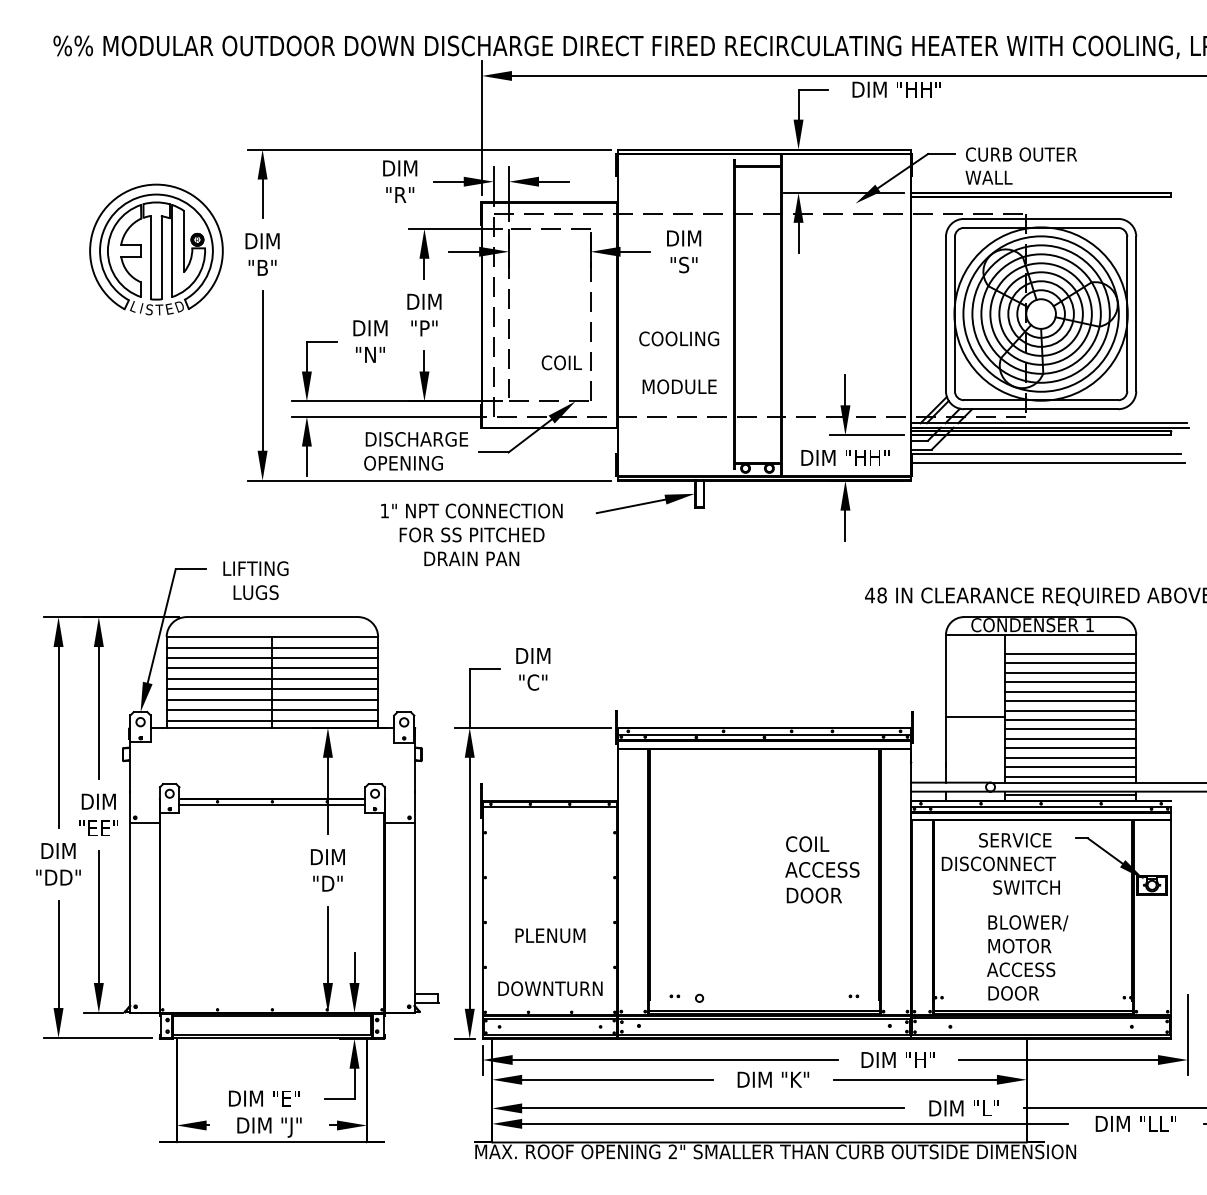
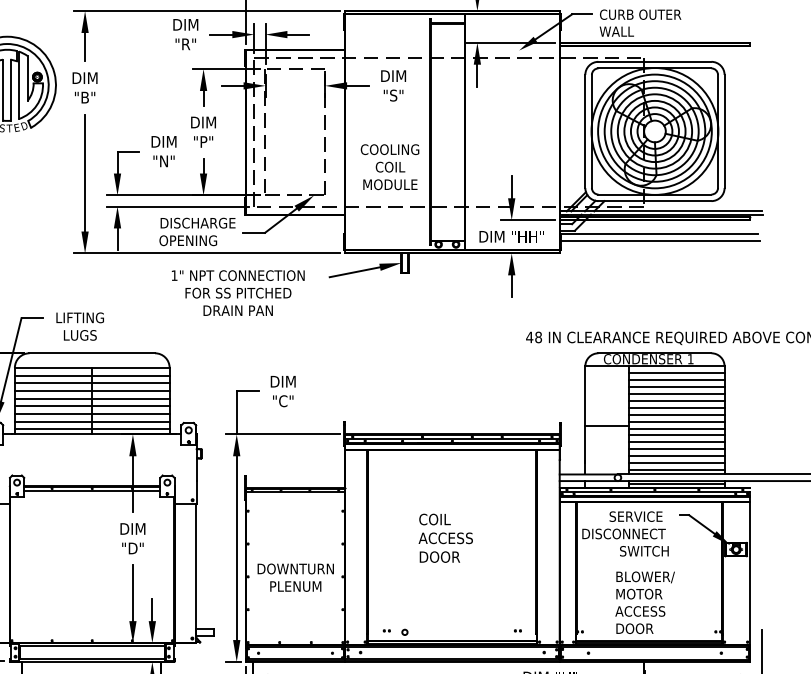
text: (561, 362) -> (390, 166), moved
line: (1070, 644) -> (676, 373), added
text: (822, 869) -> (445, 538), moved
text: (550, 988) -> (295, 568), moved

